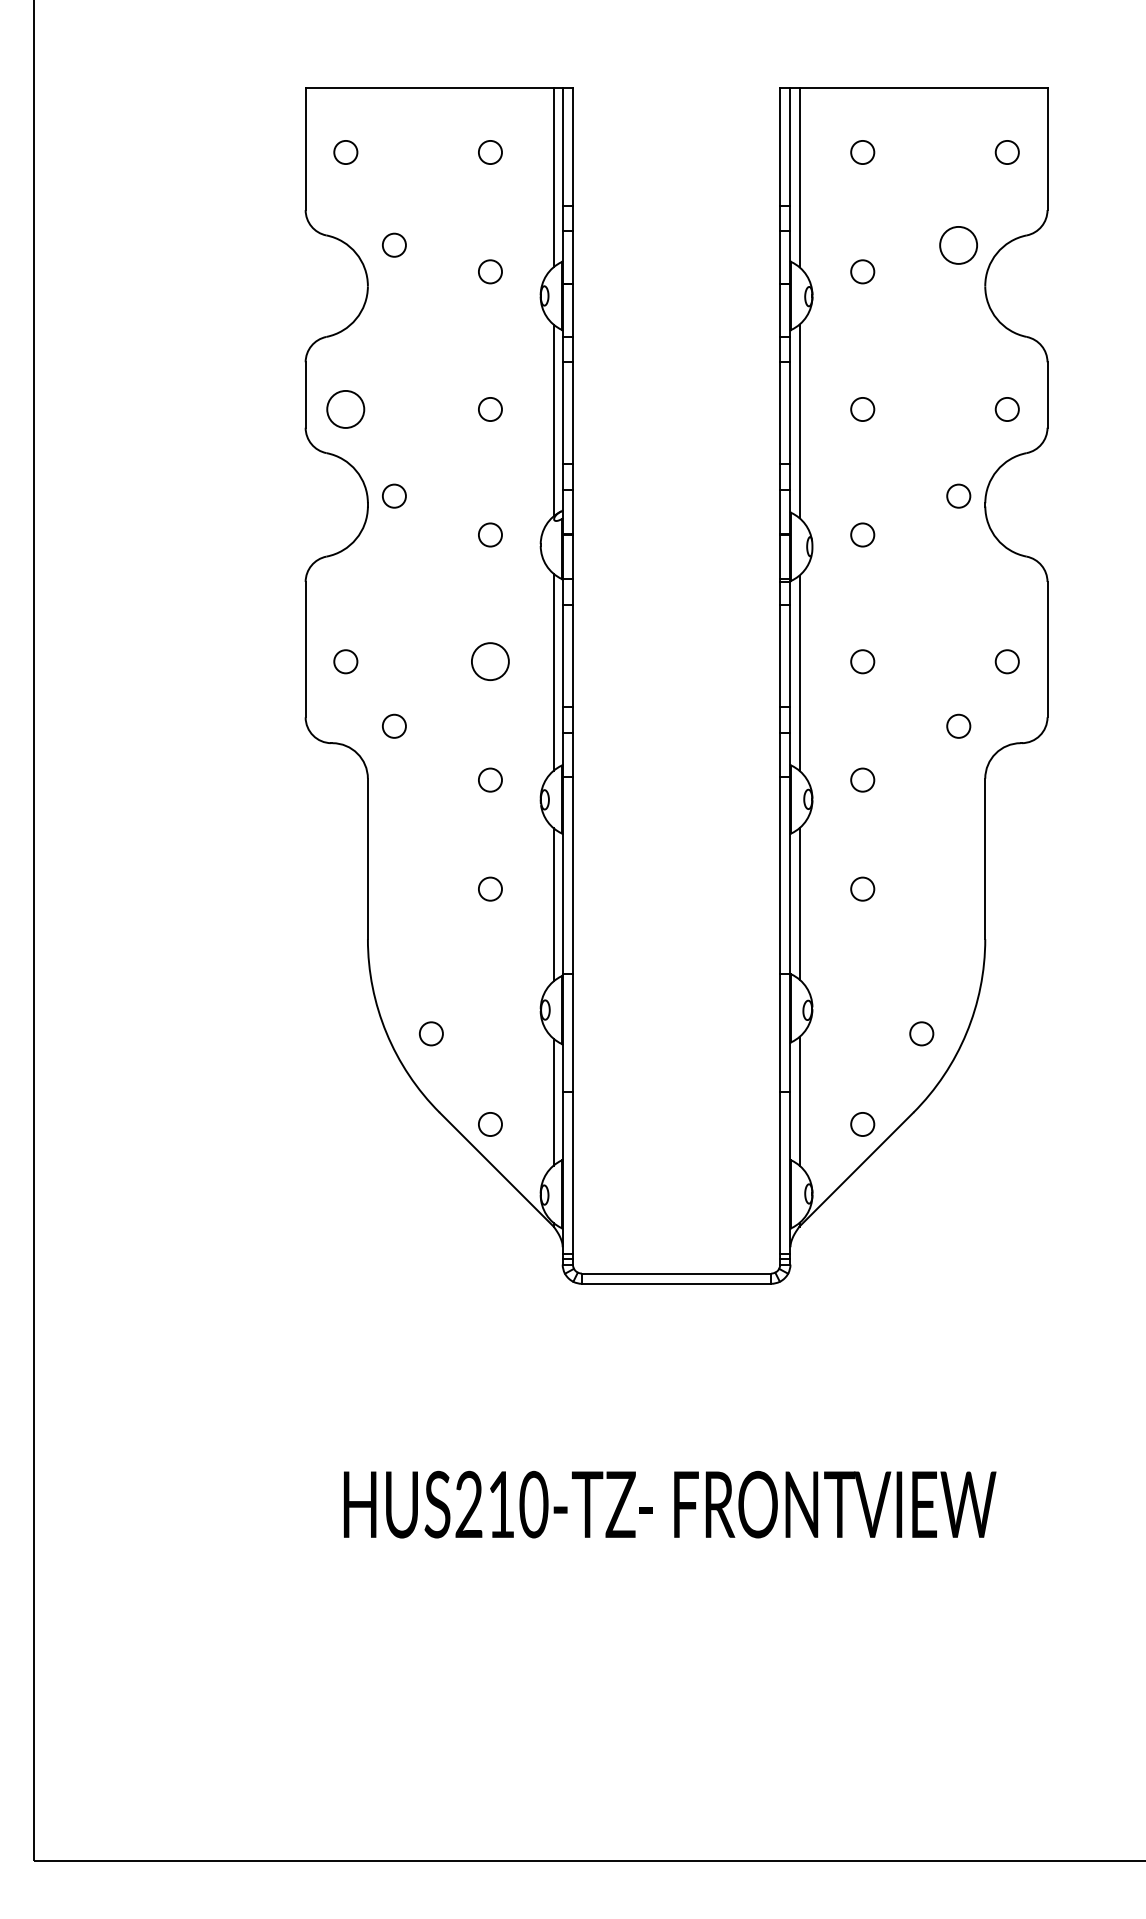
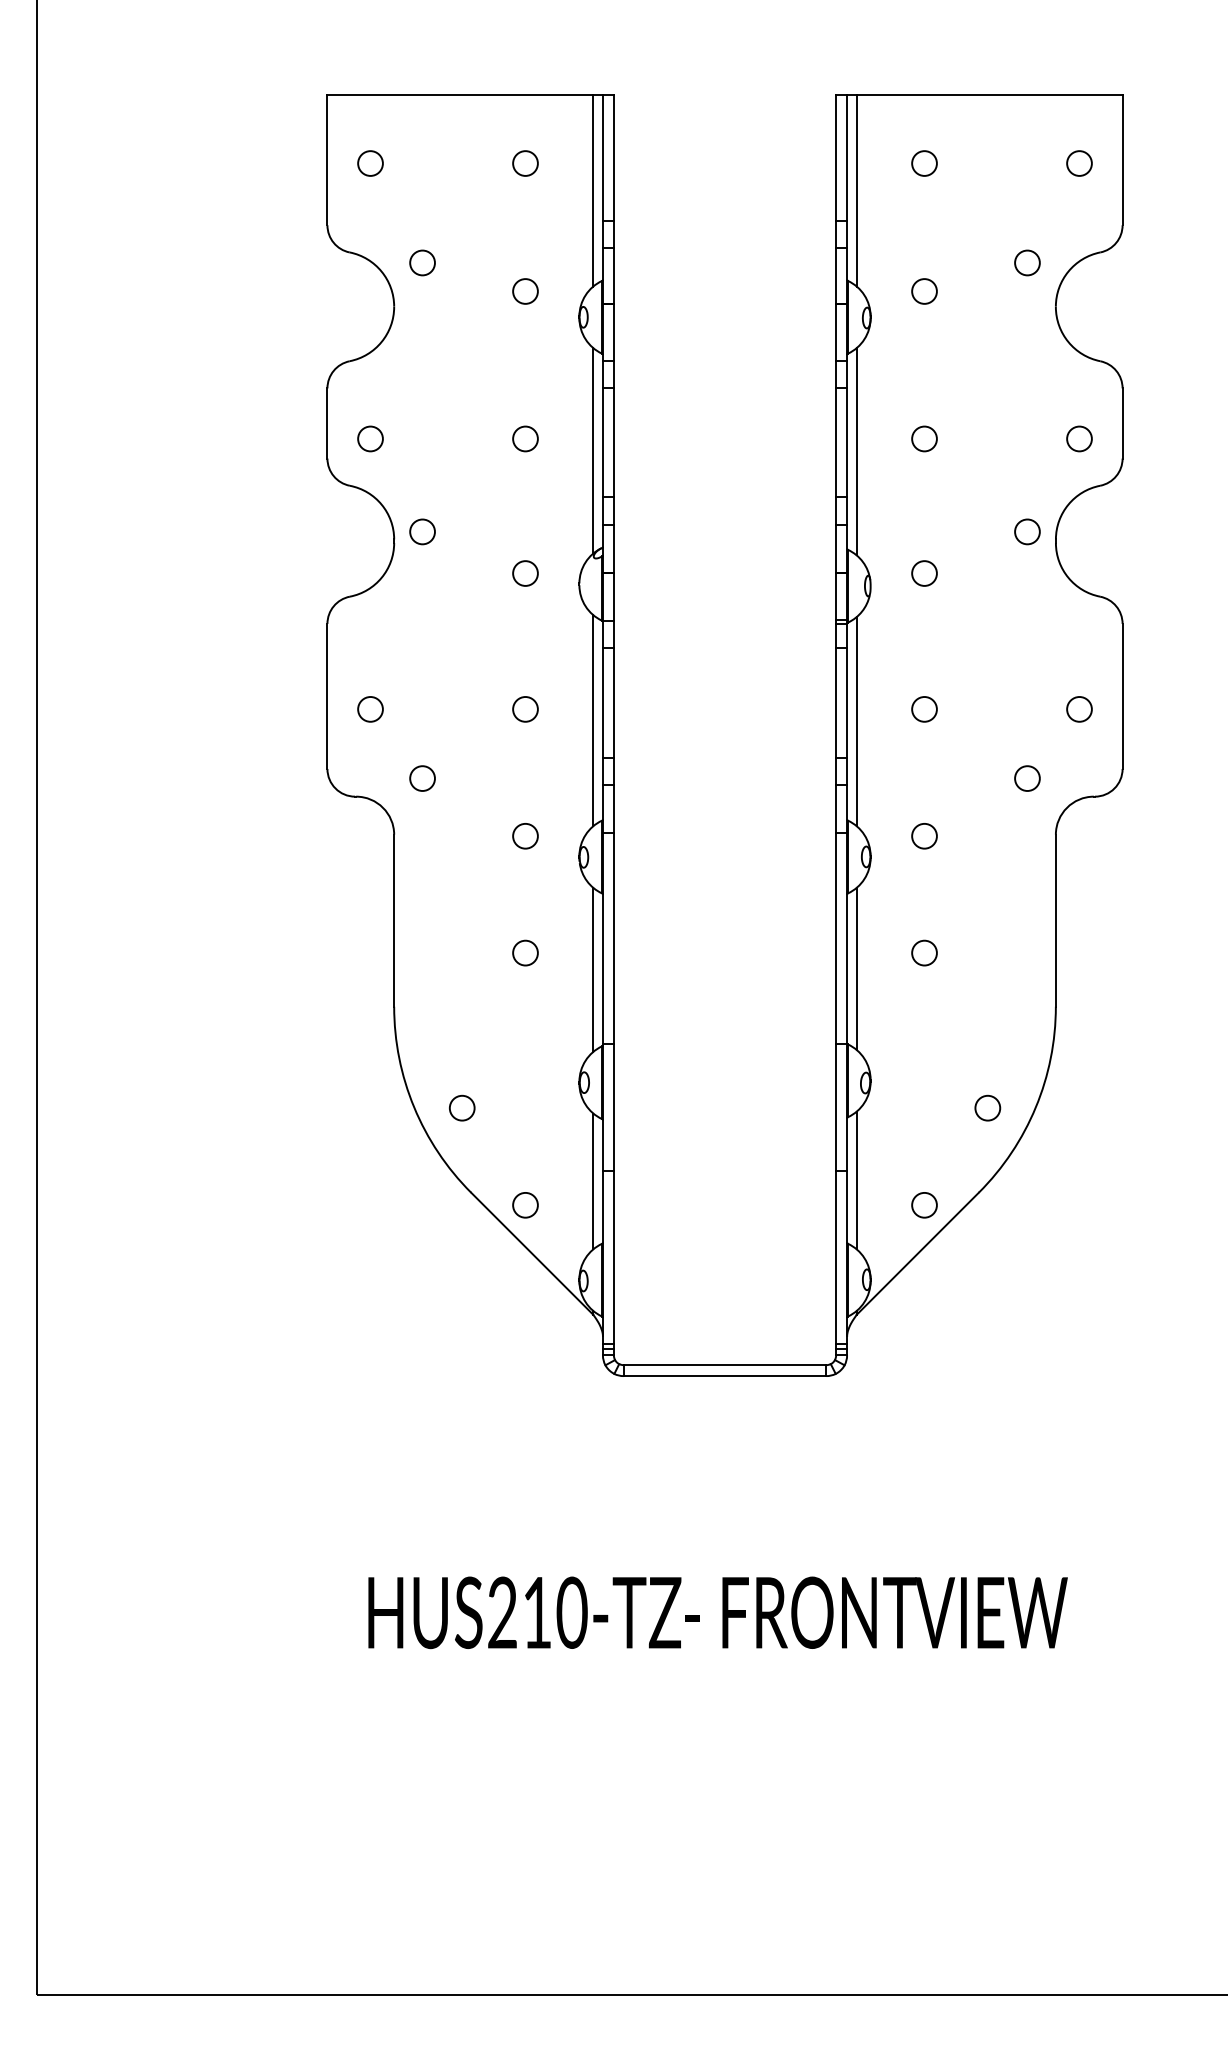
circle: (958, 244) -> (1027, 262), size x0.62
circle: (345, 409) -> (370, 439), size x0.62
circle: (490, 661) -> (525, 709), size x0.62

